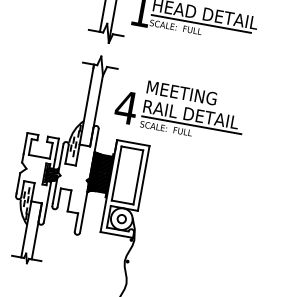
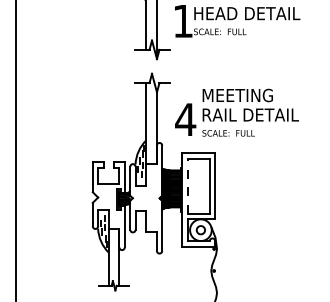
line: (201, 24) -> (244, 24), removed
line: (191, 125) -> (252, 125), removed
line: (116, 172) -> (187, 185), solid -> dashed

